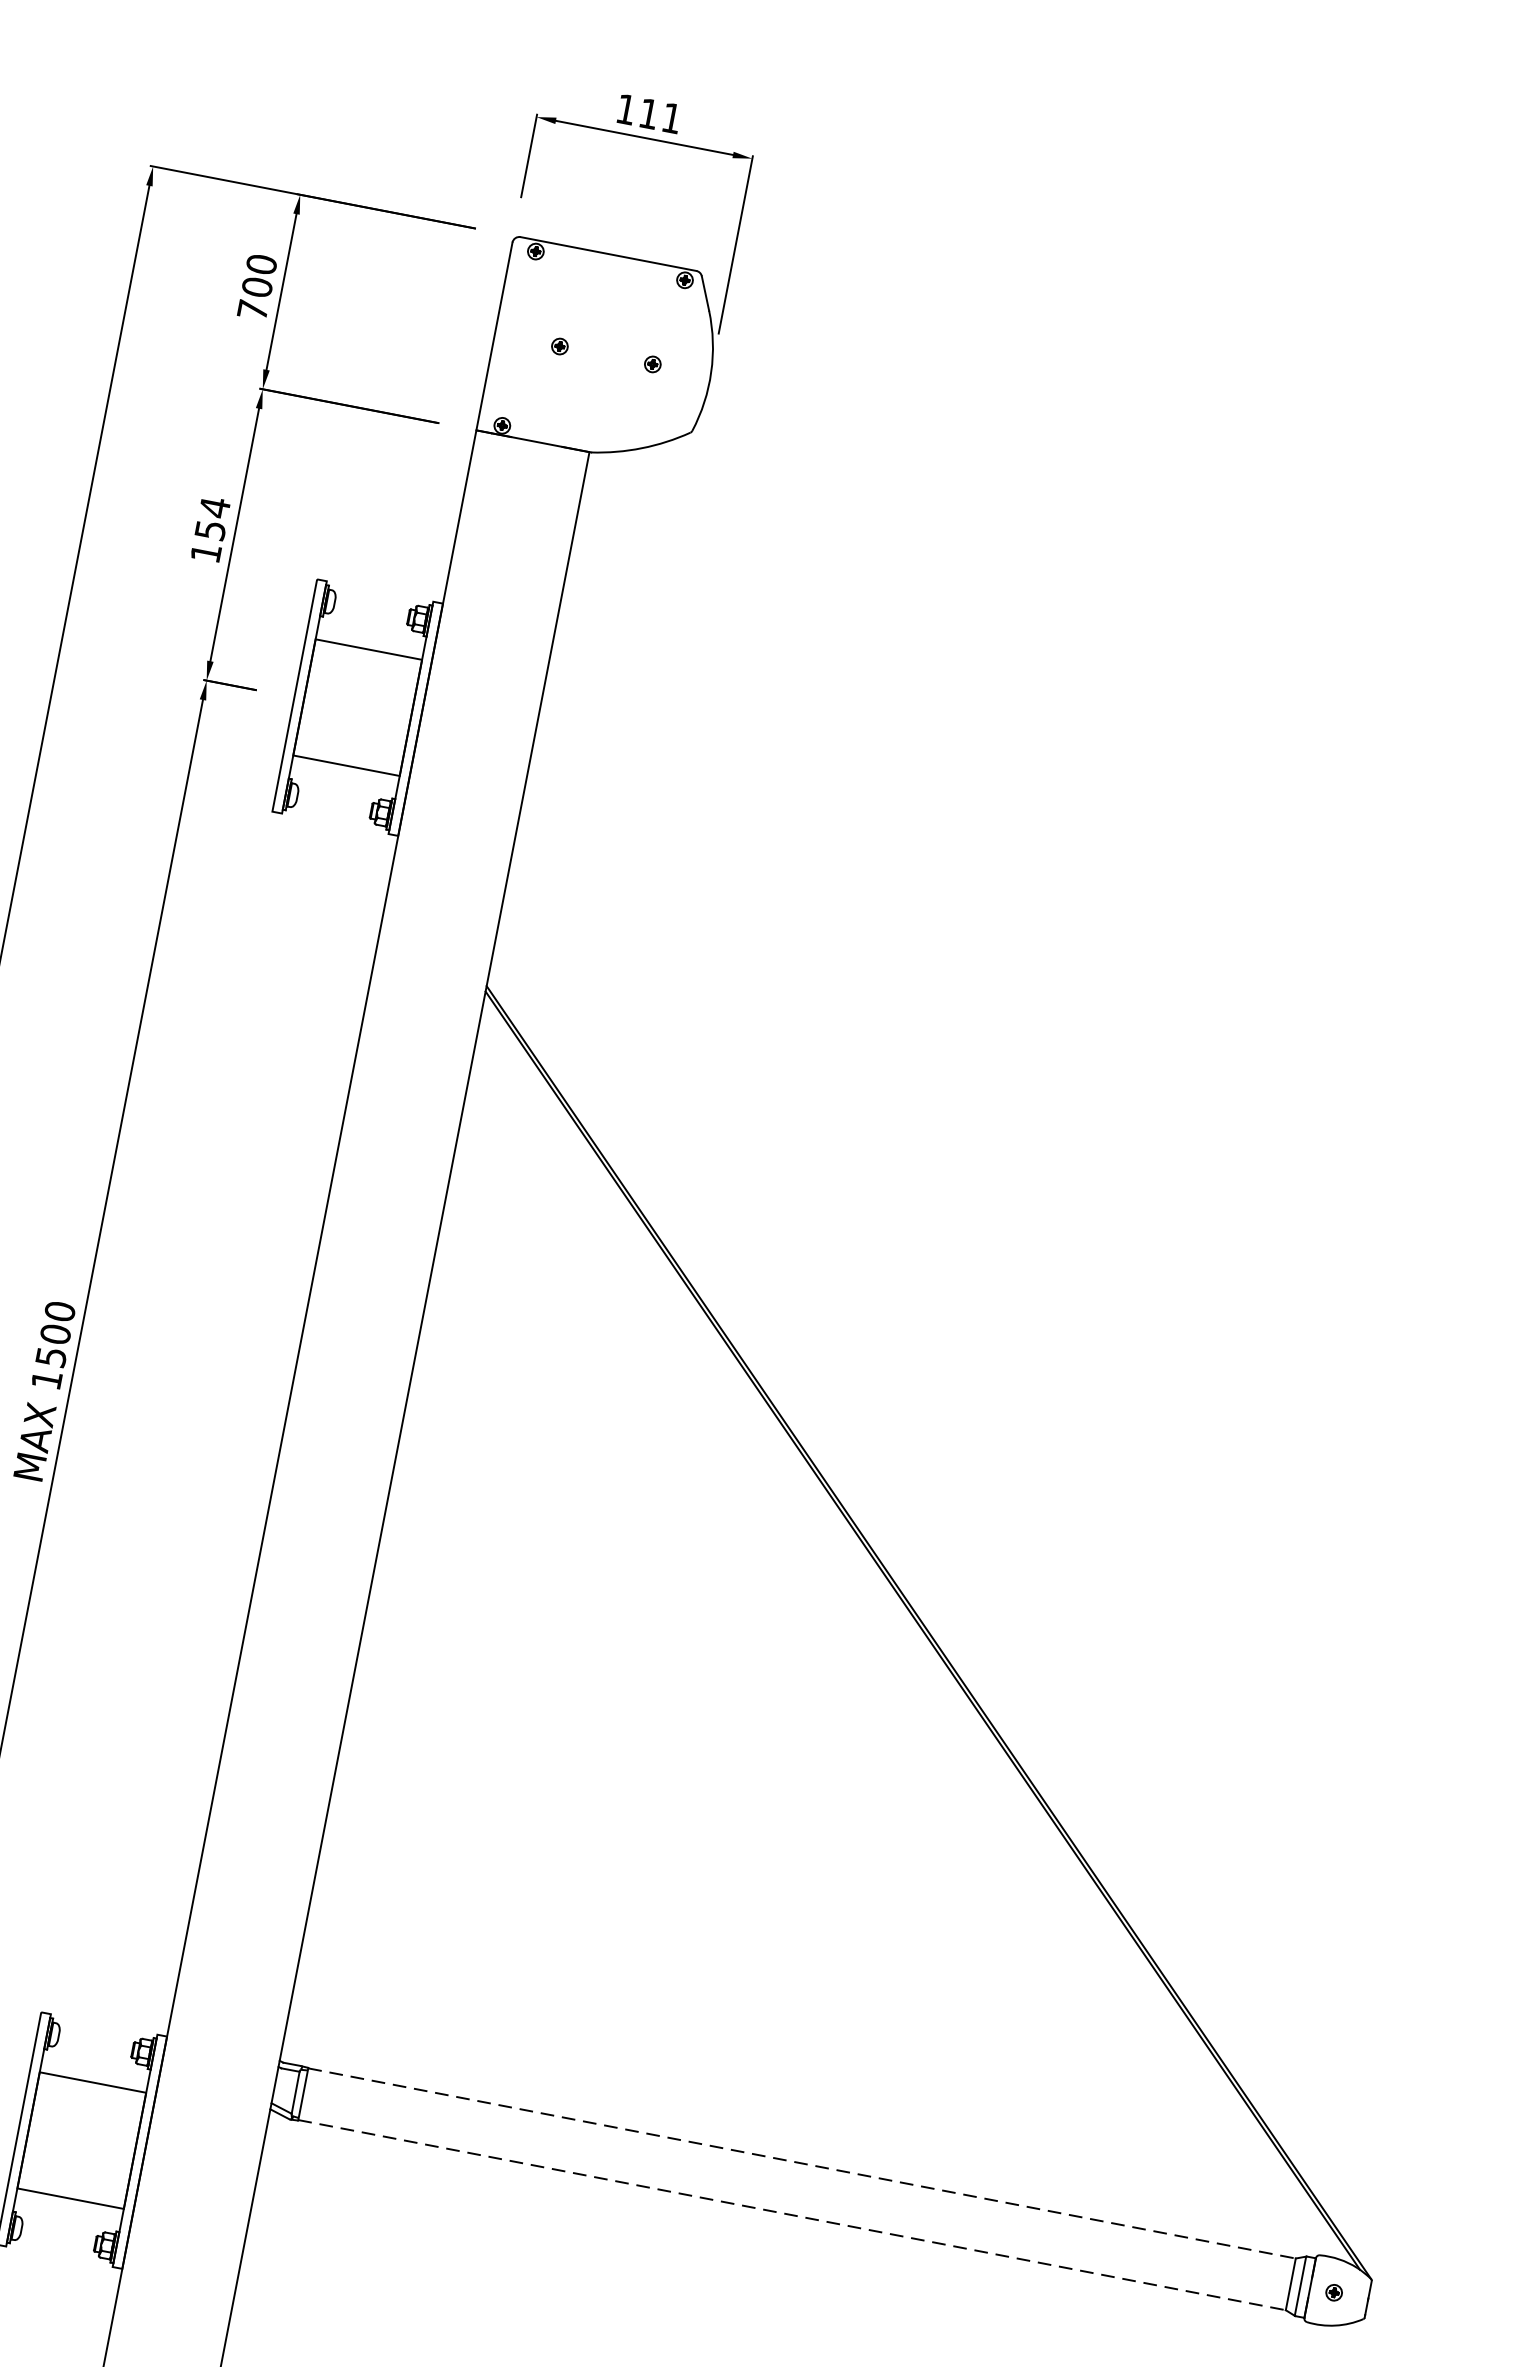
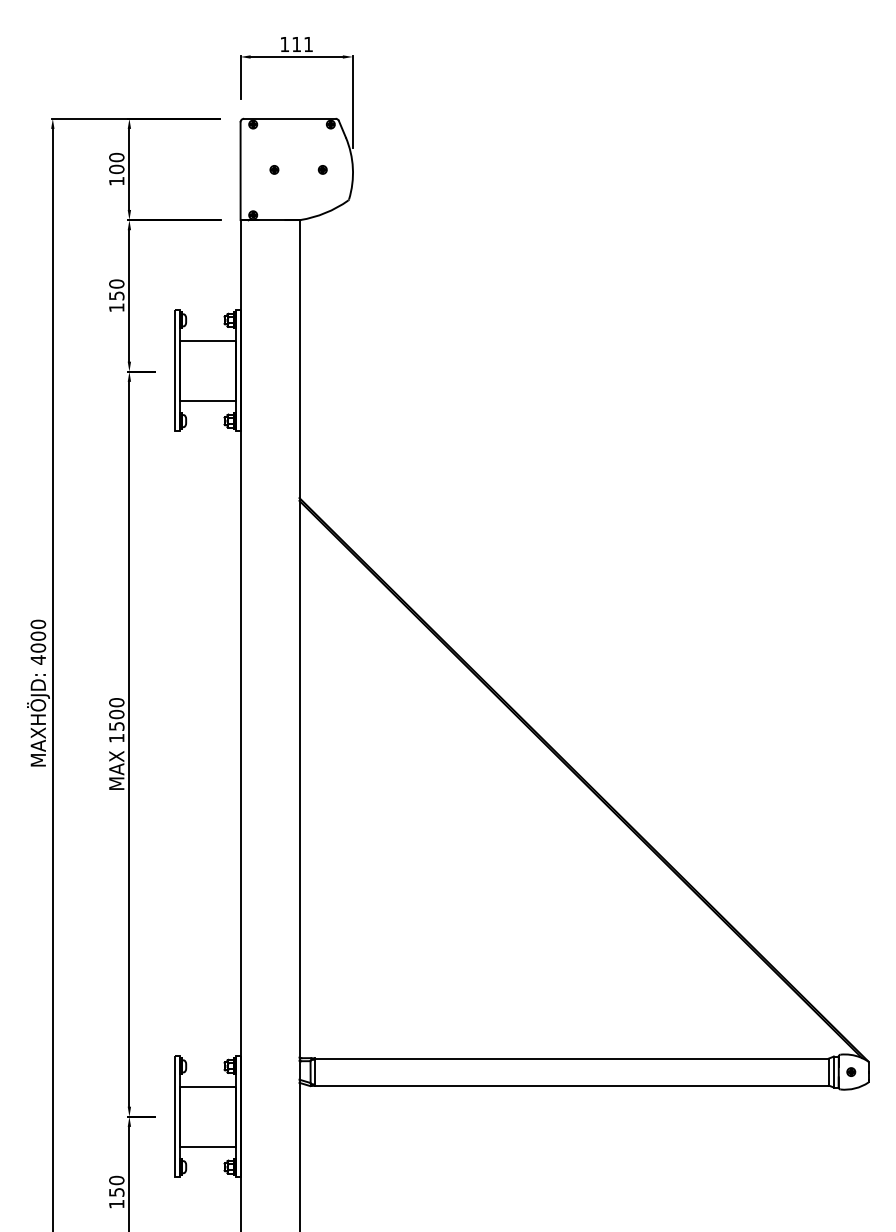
text: (252, 310) -> (116, 181), 700 -> 100
text: (214, 506) -> (116, 283), 154 -> 150
line: (803, 2163) -> (572, 1058), dashed -> solid
line: (793, 2215) -> (572, 1085), dashed -> solid

